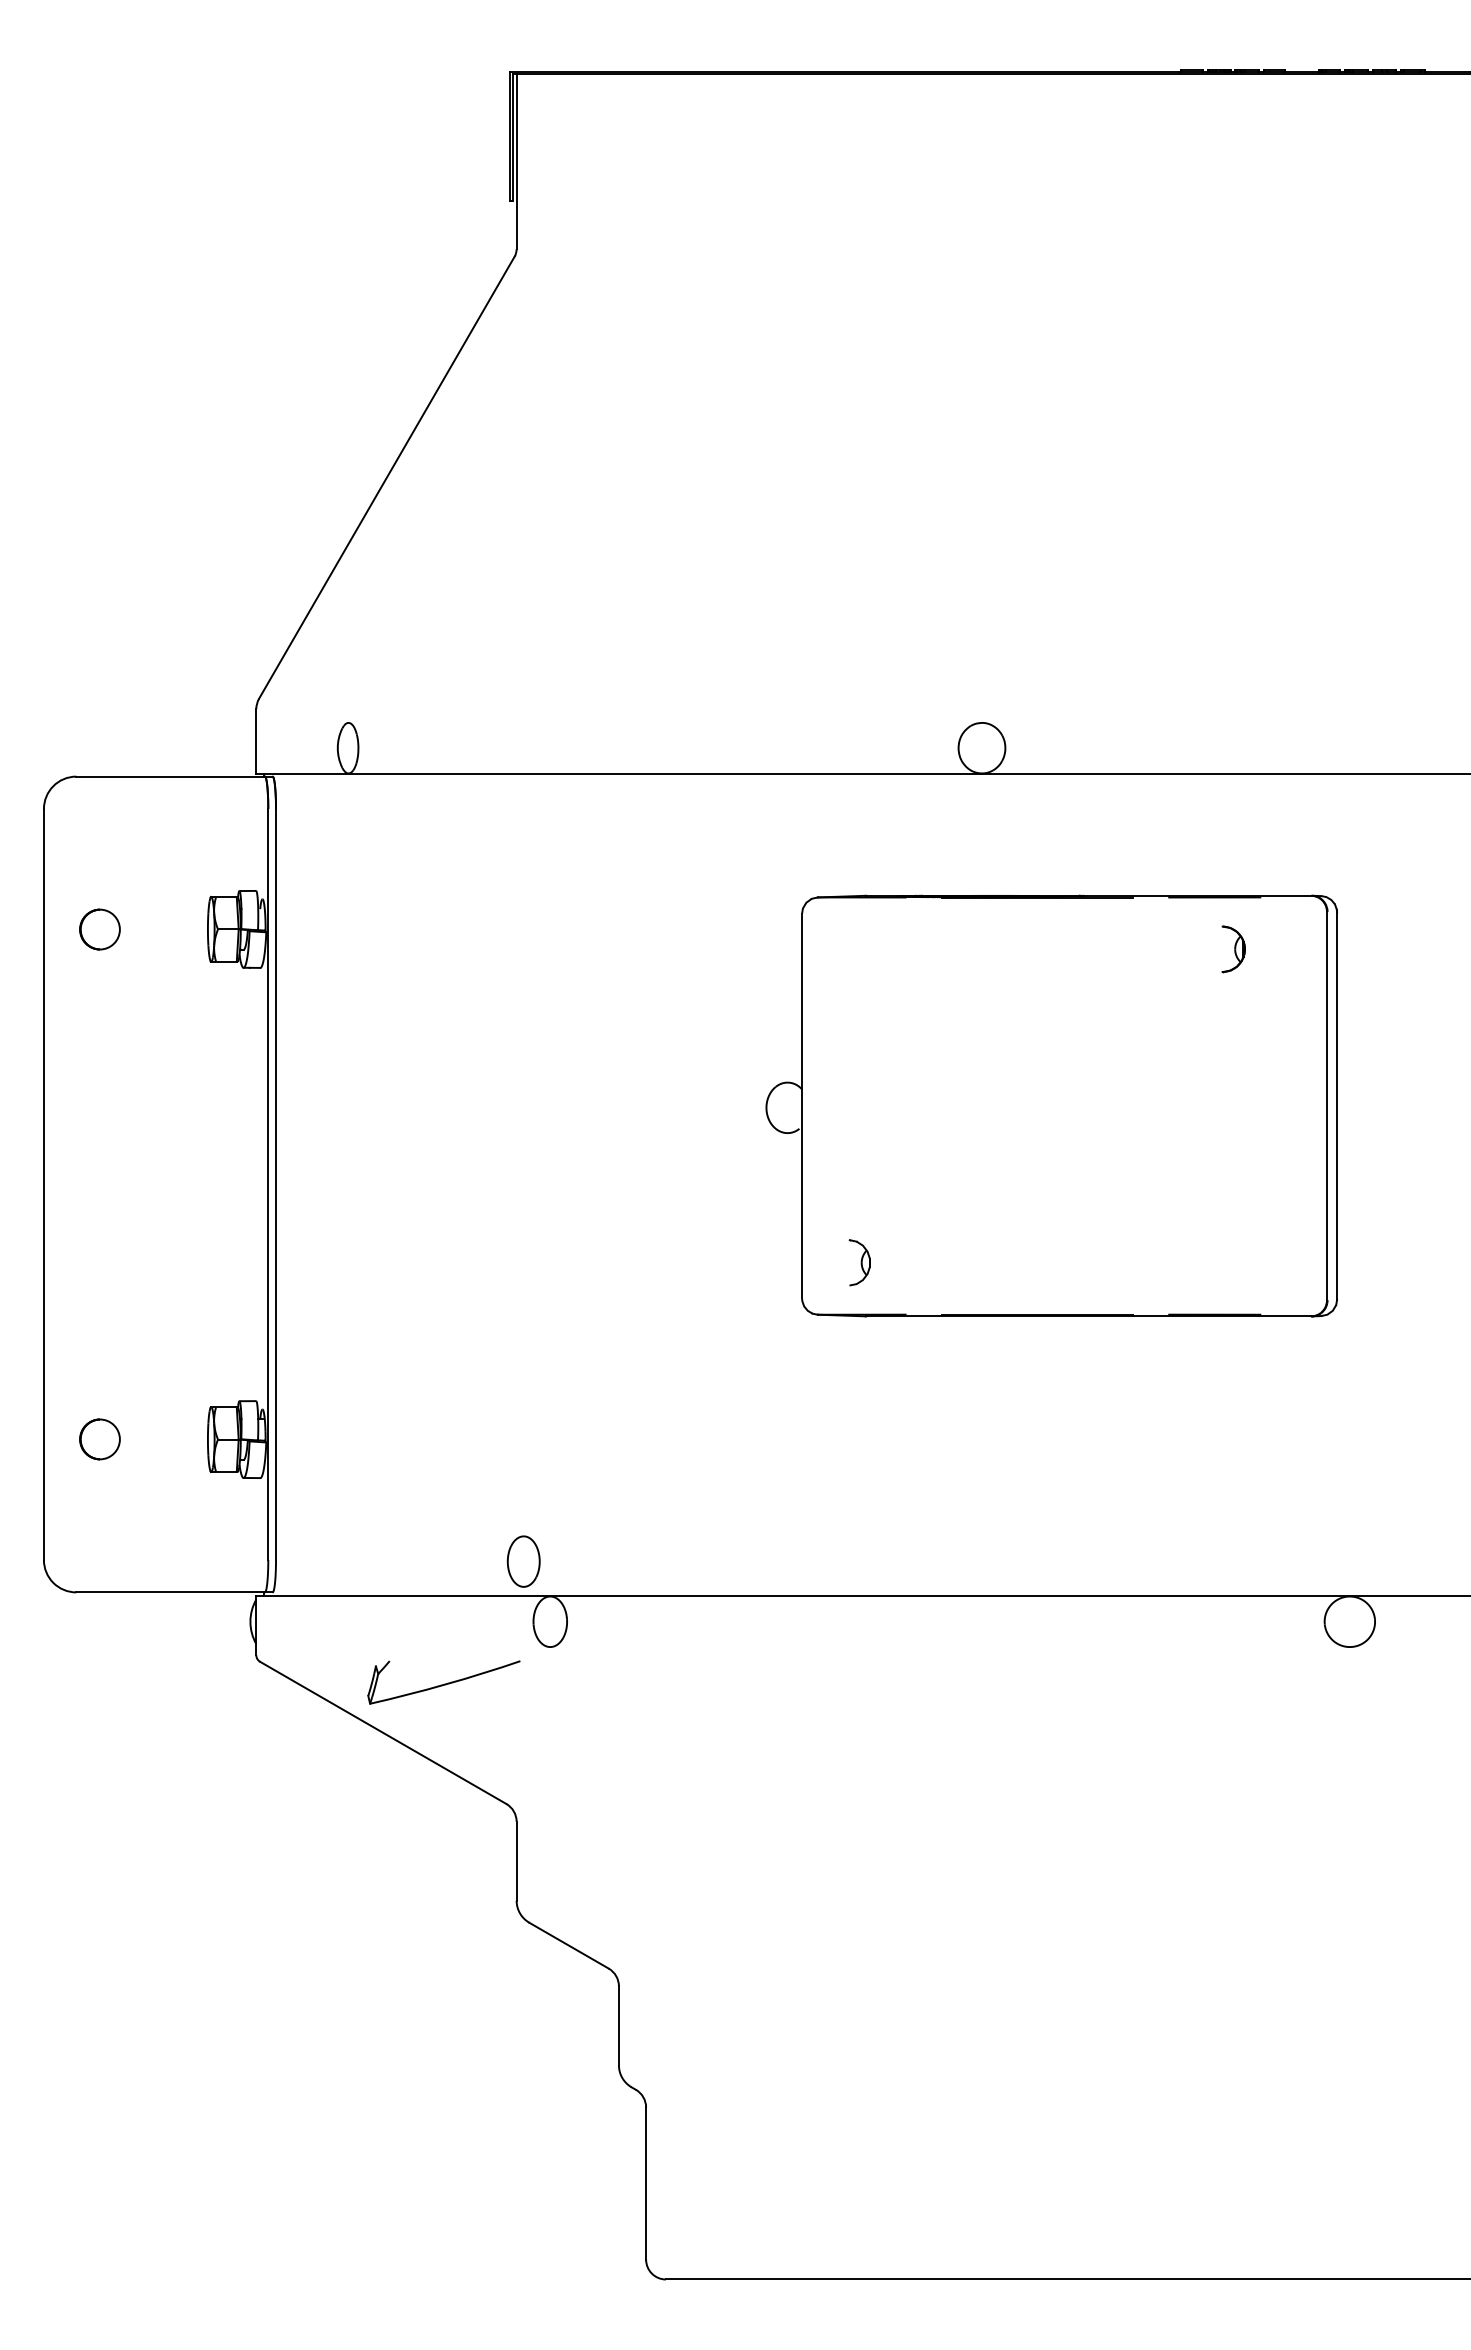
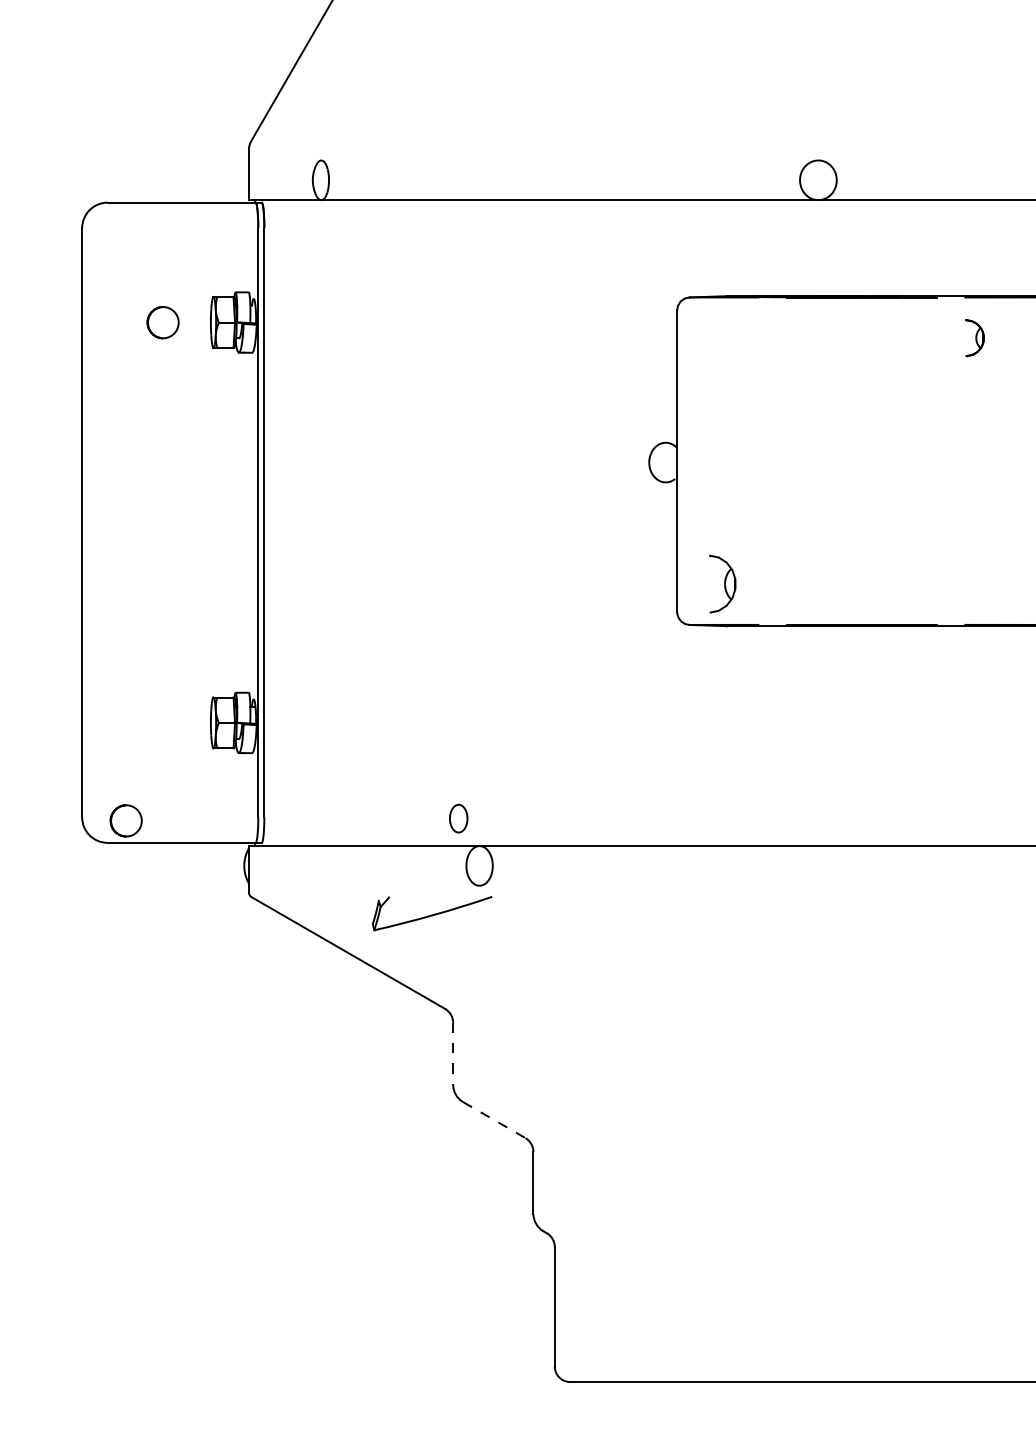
part: (99, 929) -> (162, 322), moved
part: (1233, 949) -> (974, 338), moved
part: (859, 1262) -> (722, 583), size x1.6
part: (99, 1439) -> (125, 820), moved
part: (523, 1561) -> (458, 818), size x0.7
part: (443, 1682) -> (431, 913), moved
line: (516, 1861) -> (453, 1054), solid -> dashed
line: (569, 1945) -> (494, 1119), solid -> dashed

